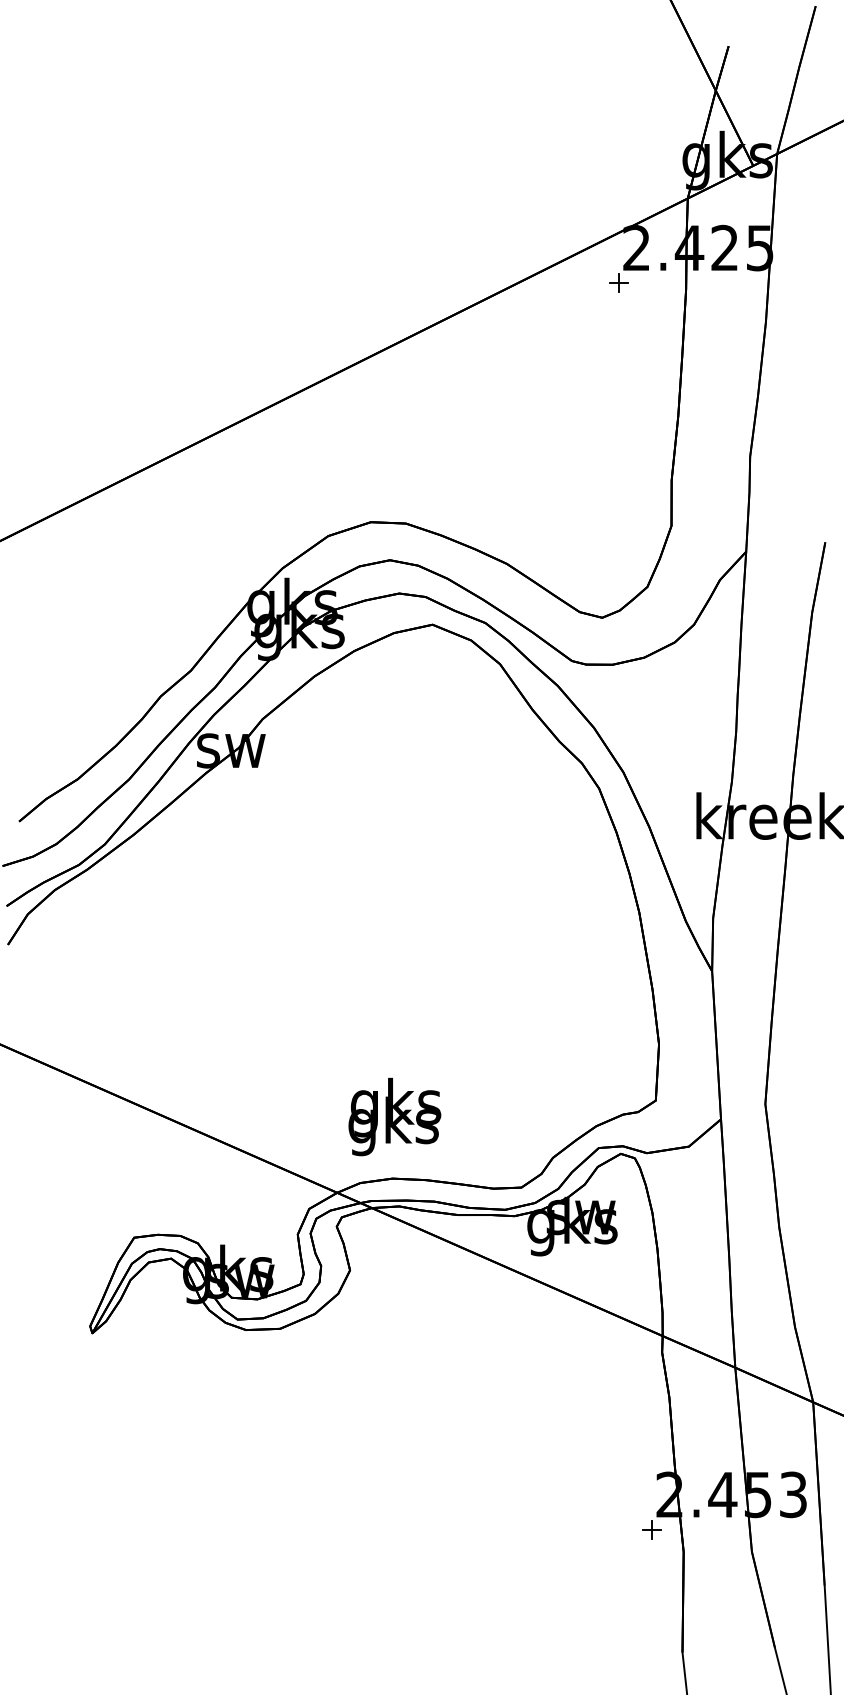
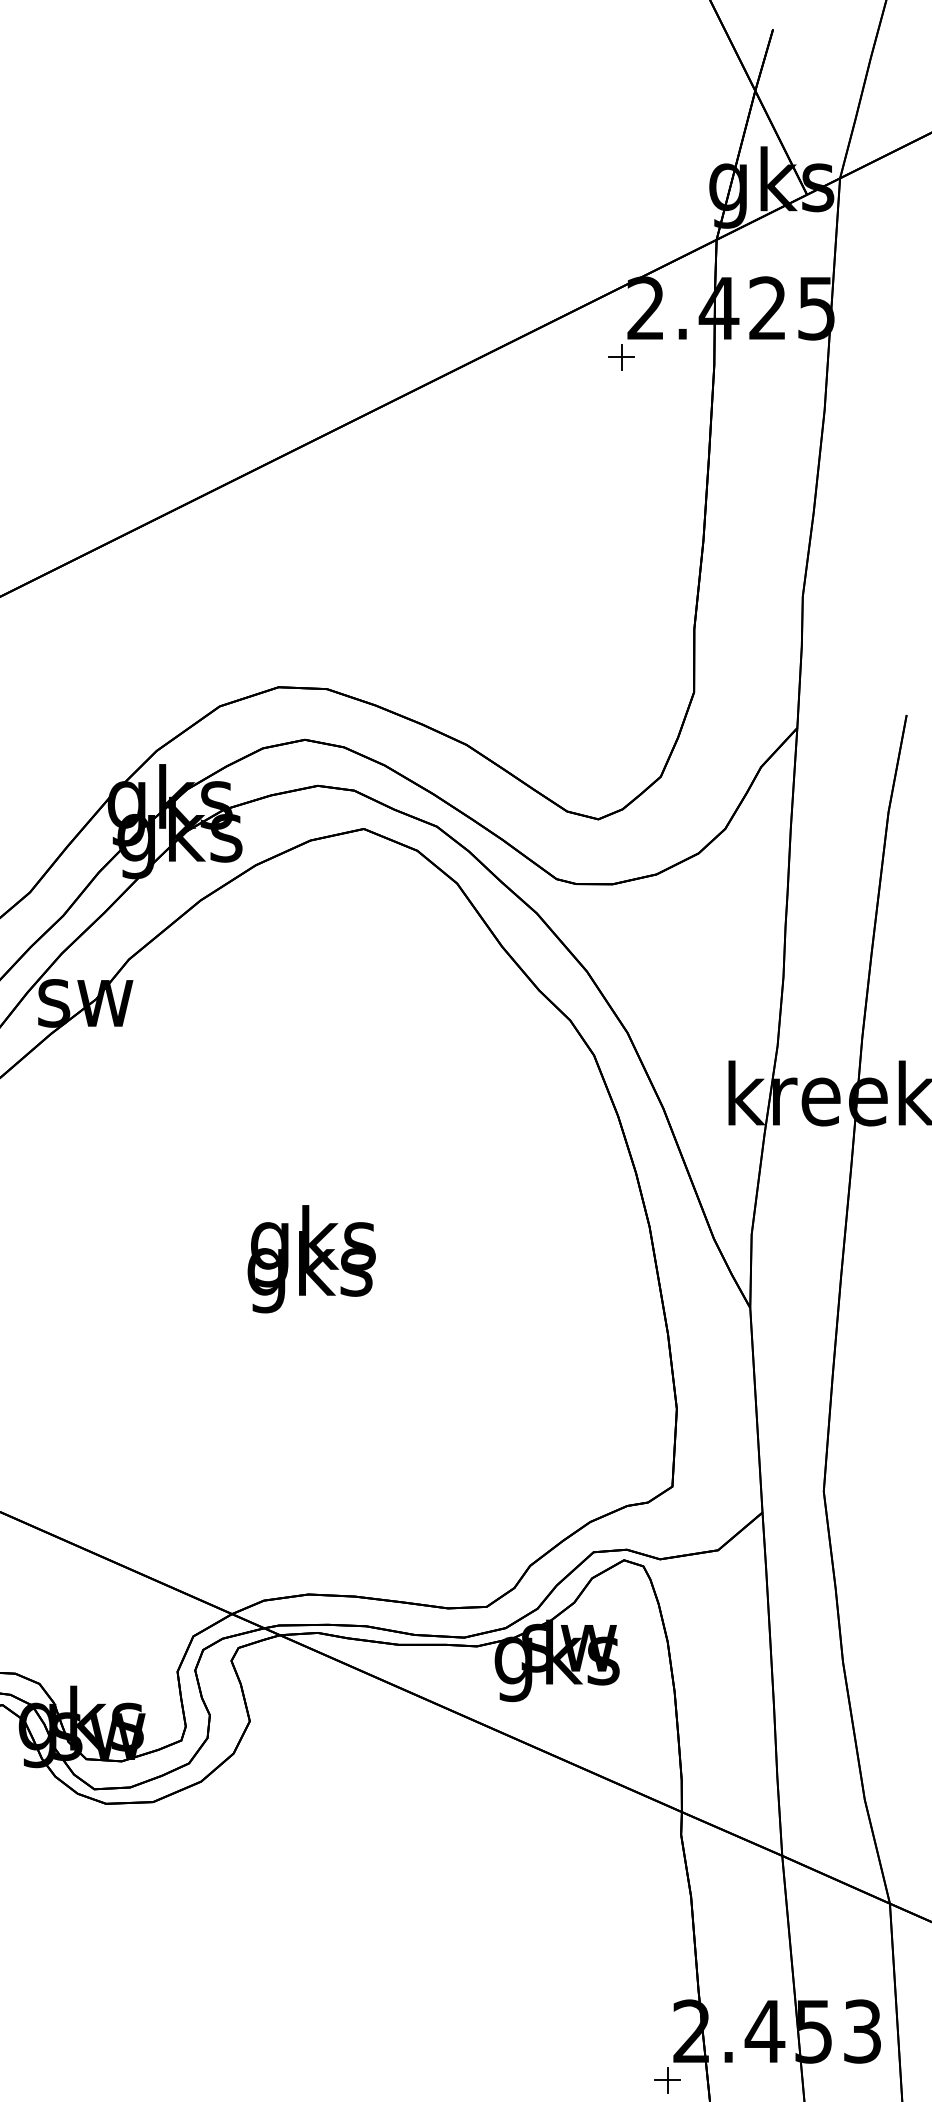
text: (394, 1116) -> (311, 1258), moved

